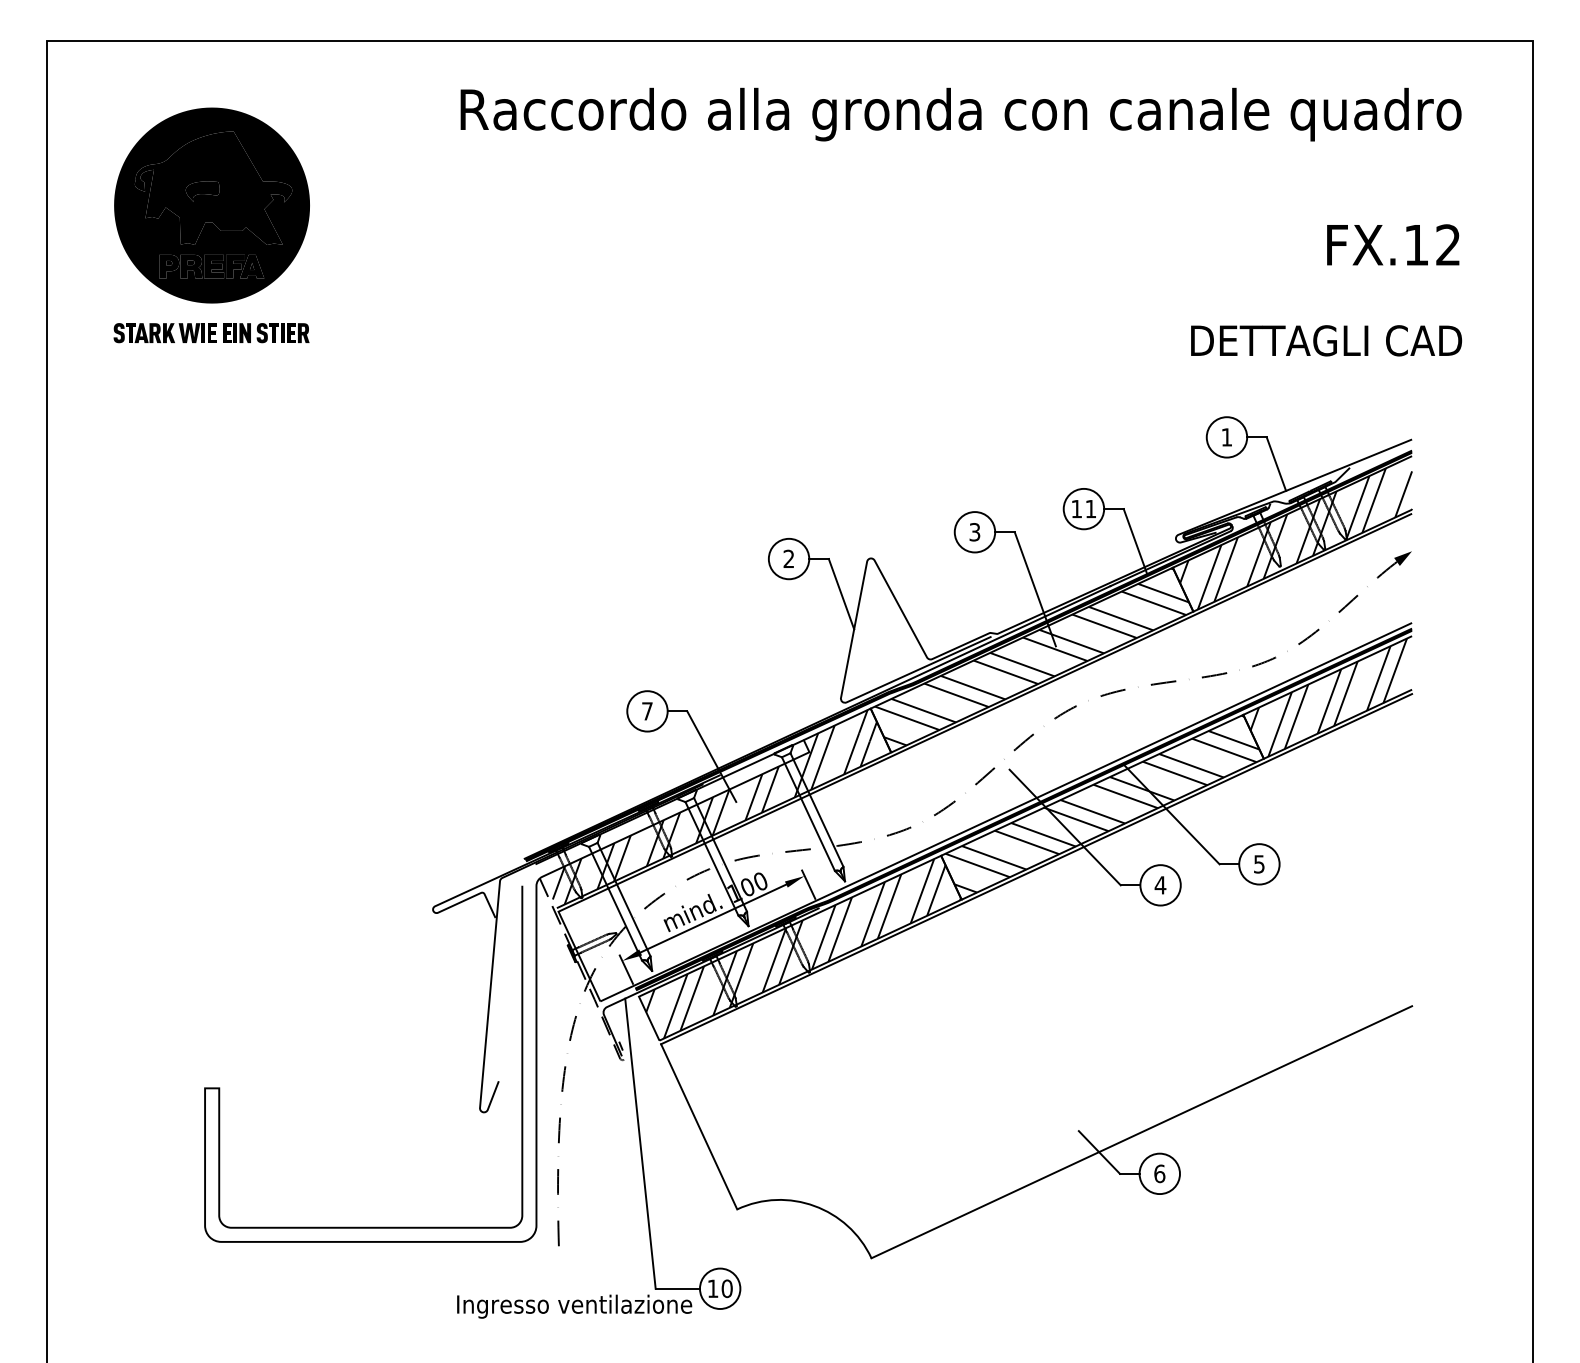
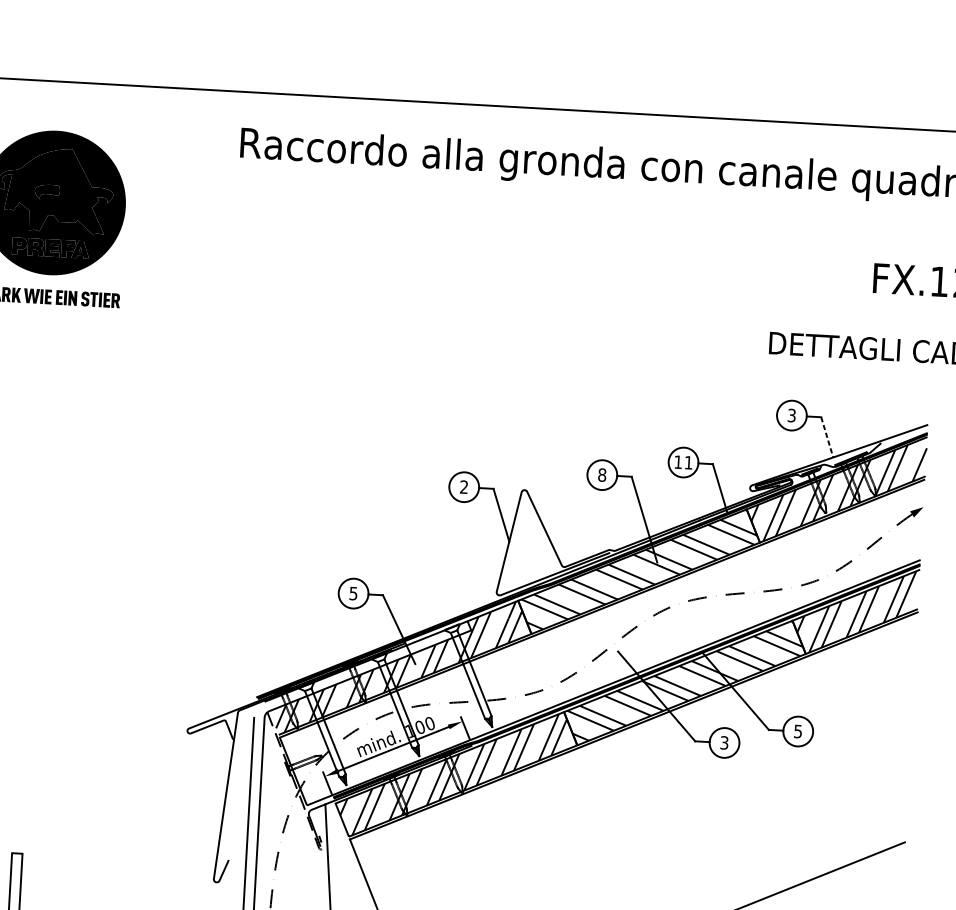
text: (1226, 437) -> (791, 415), 1 -> 3
line: (1276, 464) -> (827, 437), solid -> dashed
text: (974, 532) -> (601, 475), 3 -> 8
text: (647, 711) -> (353, 593), 7 -> 5
text: (1160, 885) -> (724, 743), 4 -> 3

